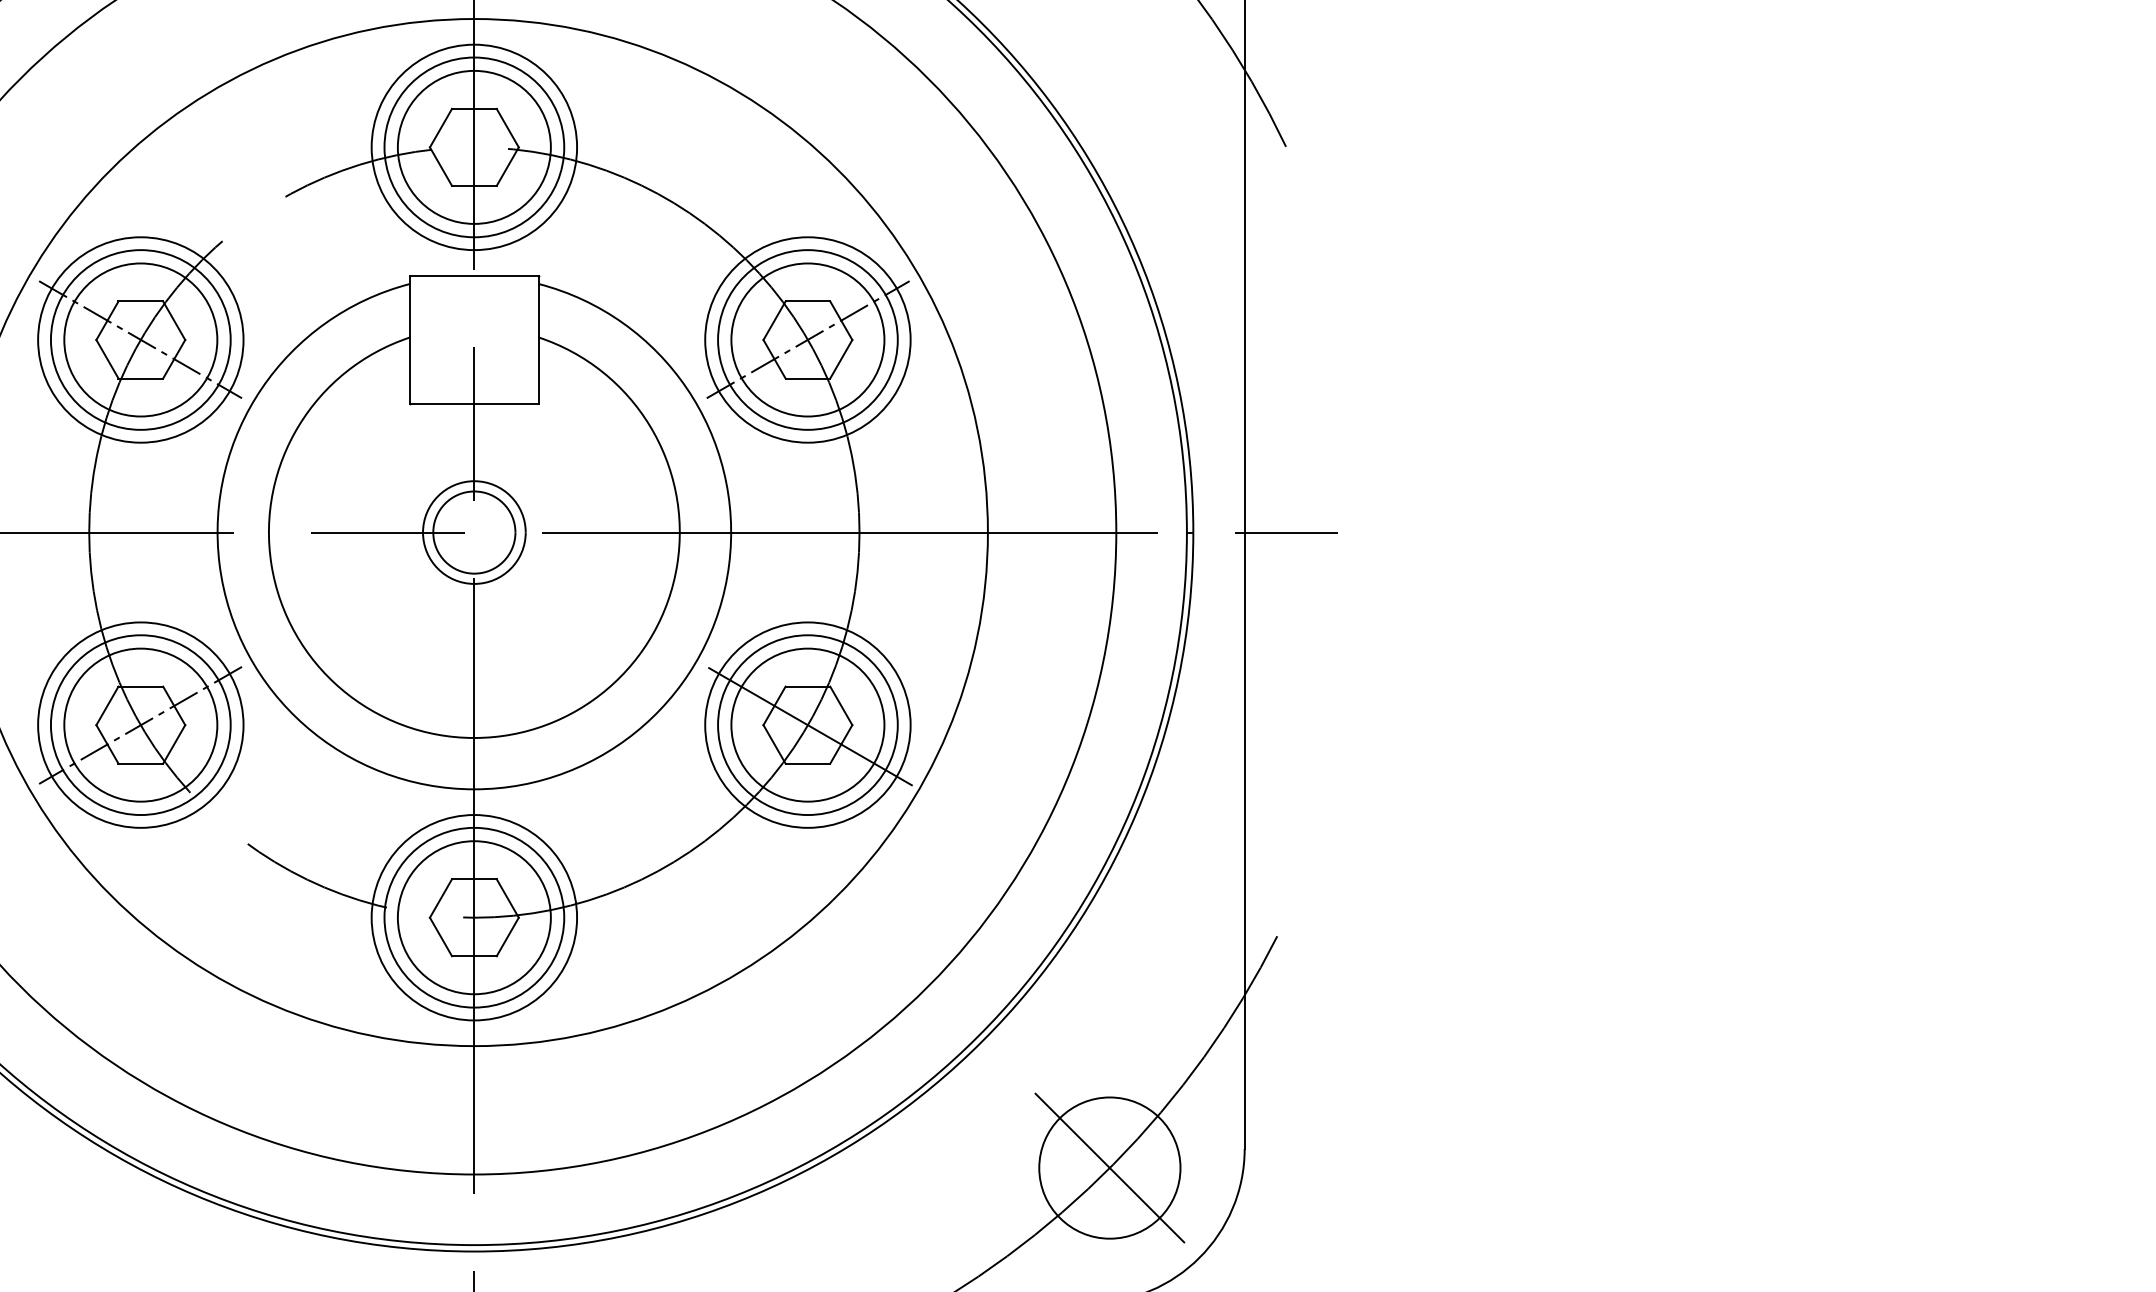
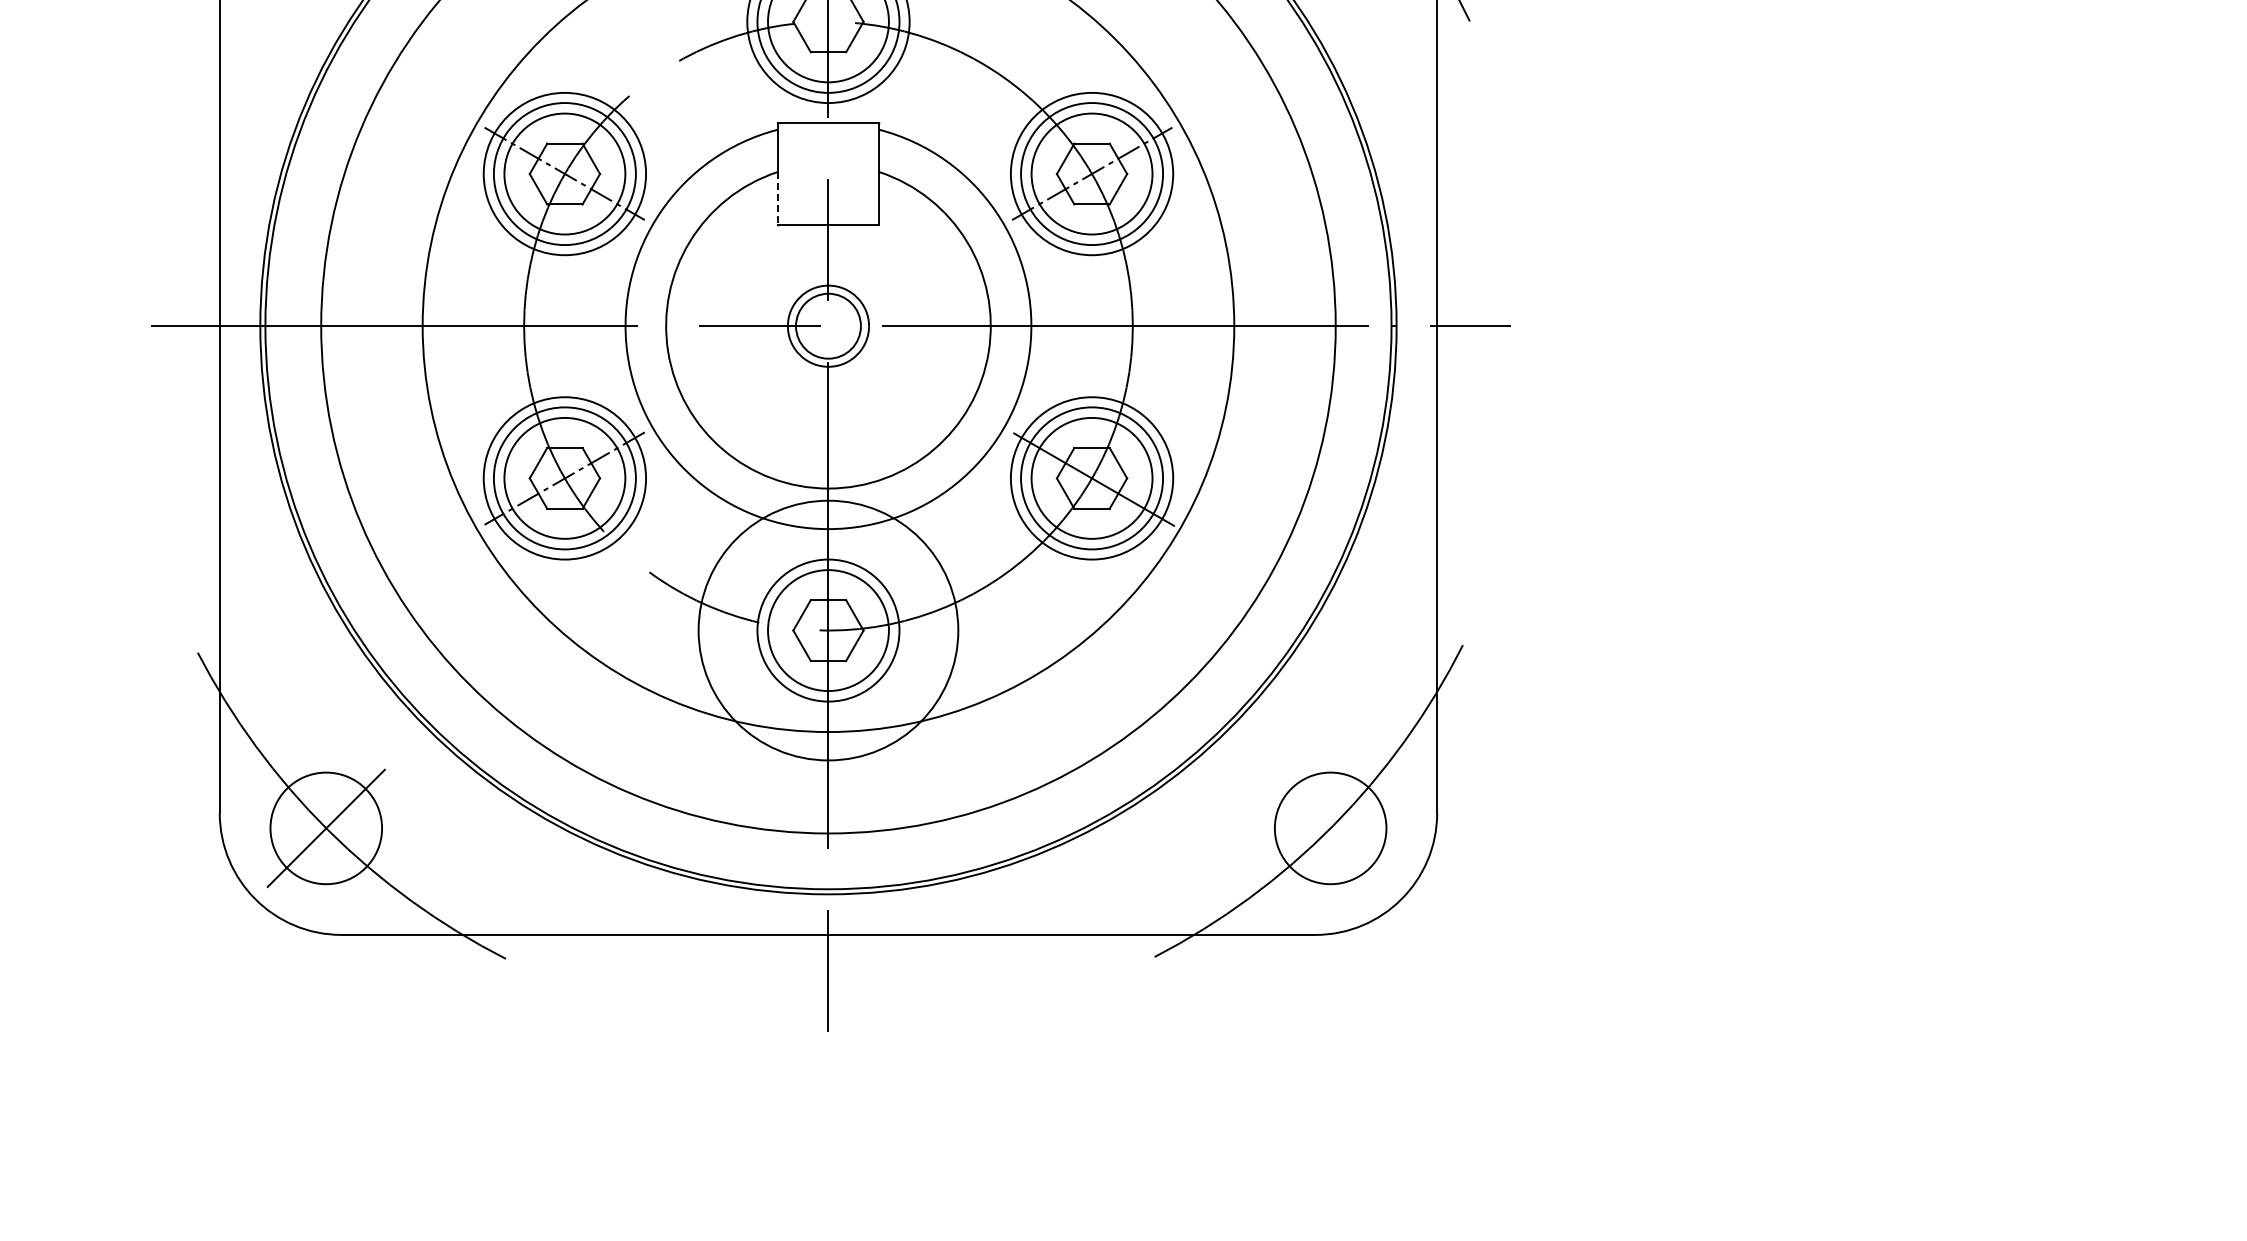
line: (409, 370) -> (777, 198), solid -> dashed
circle: (474, 917) -> (828, 630), size x1.6
line: (1109, 1168) -> (1330, 828), removed

